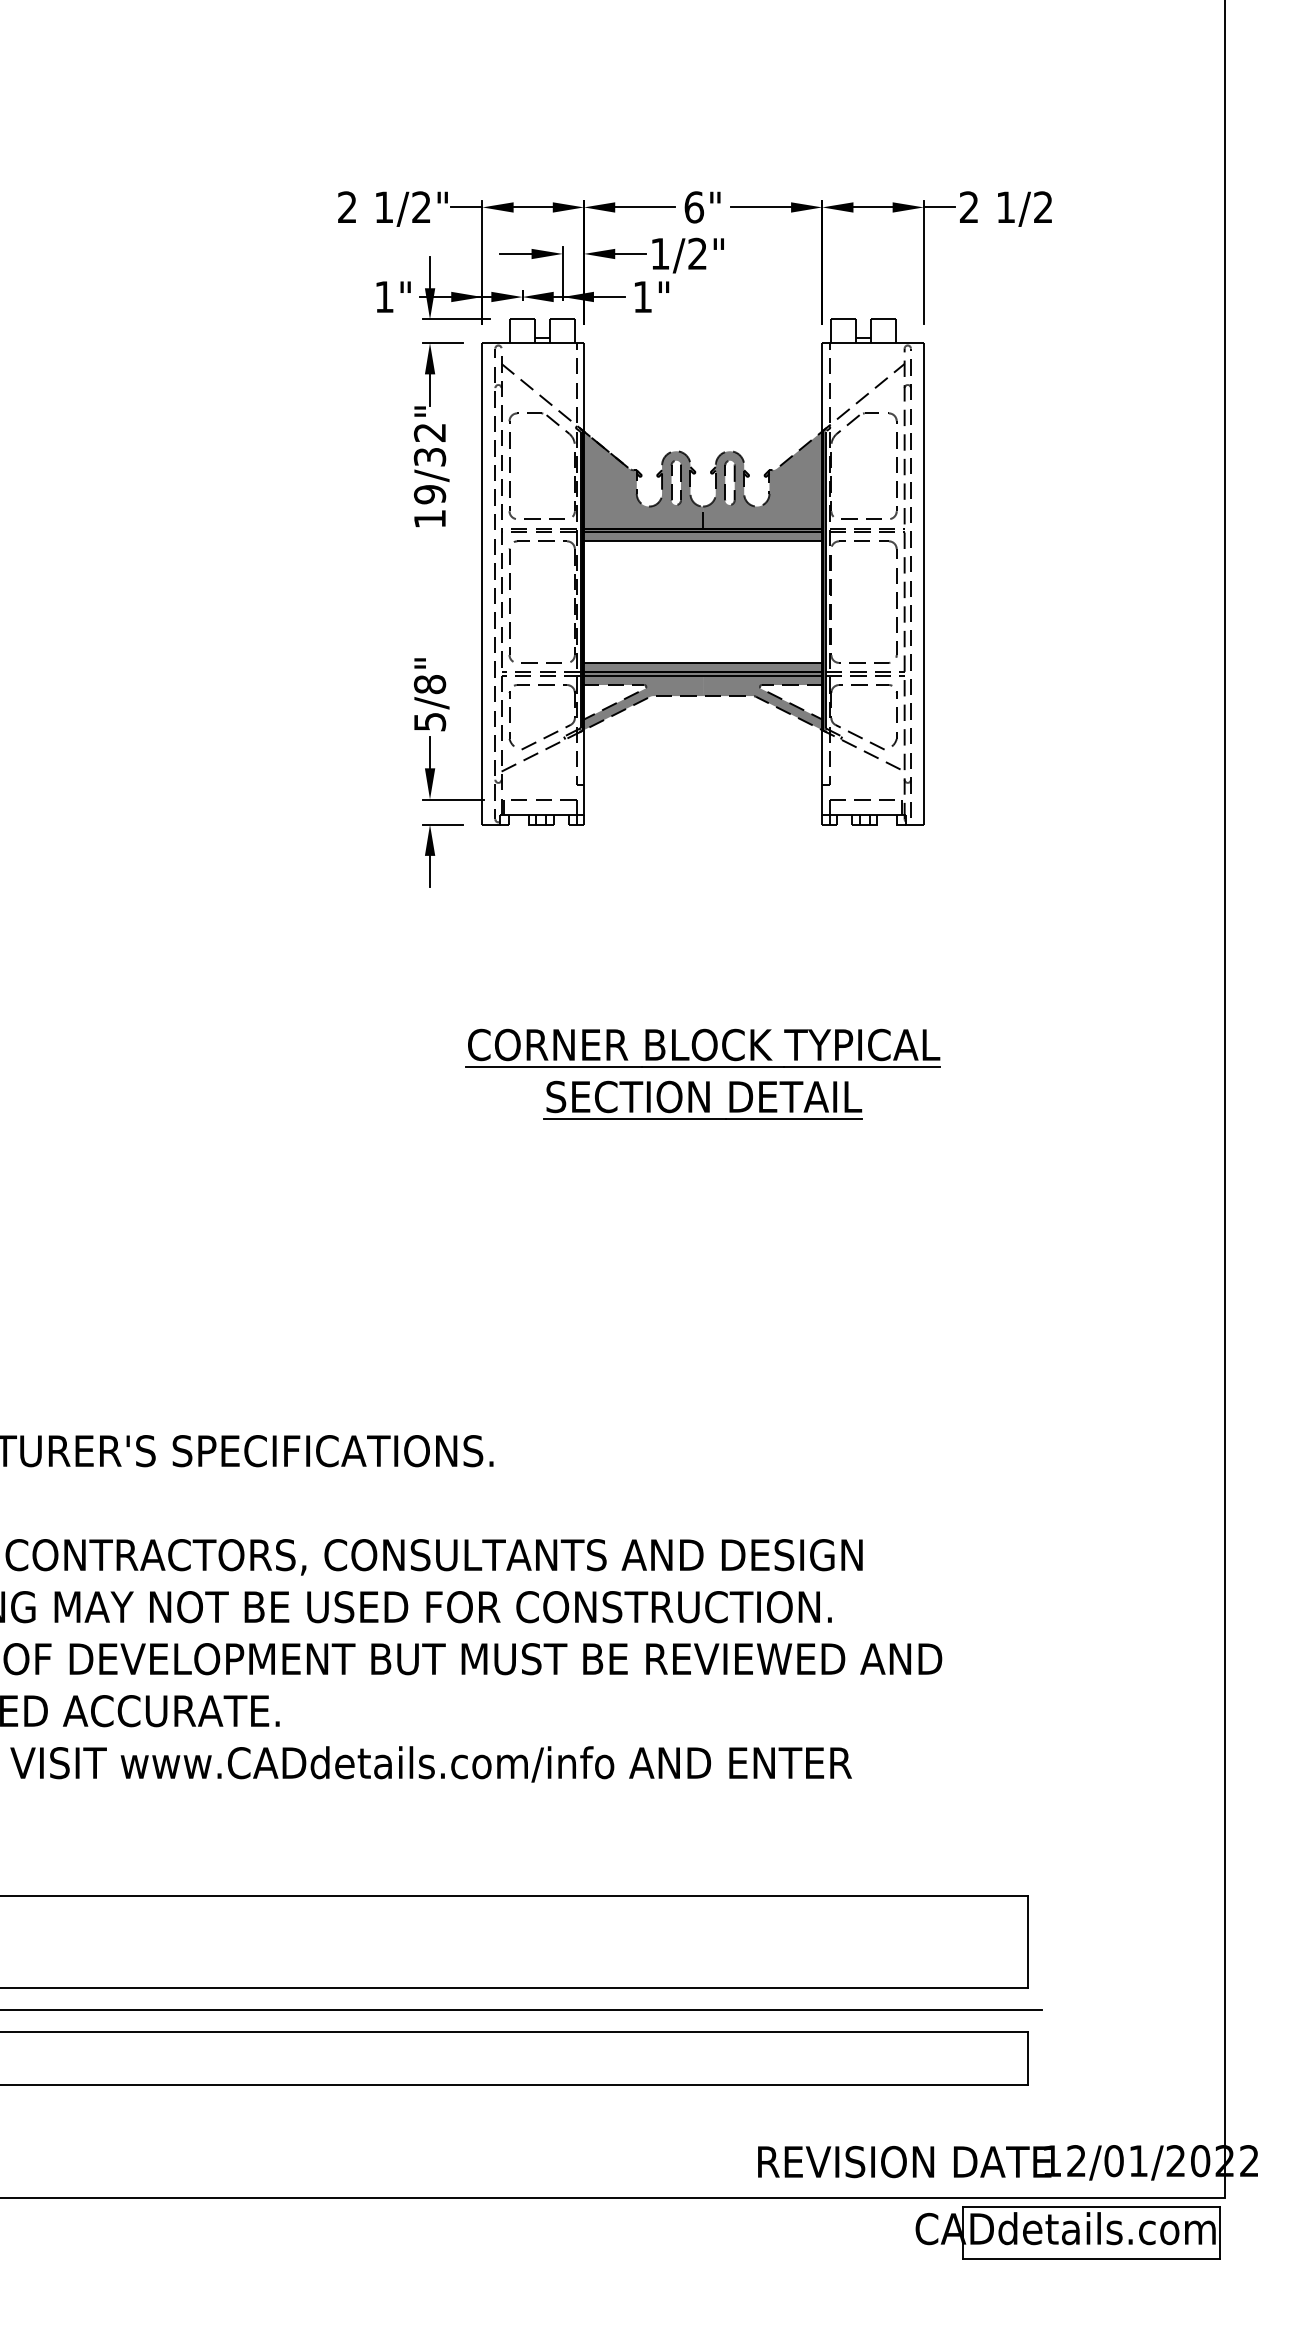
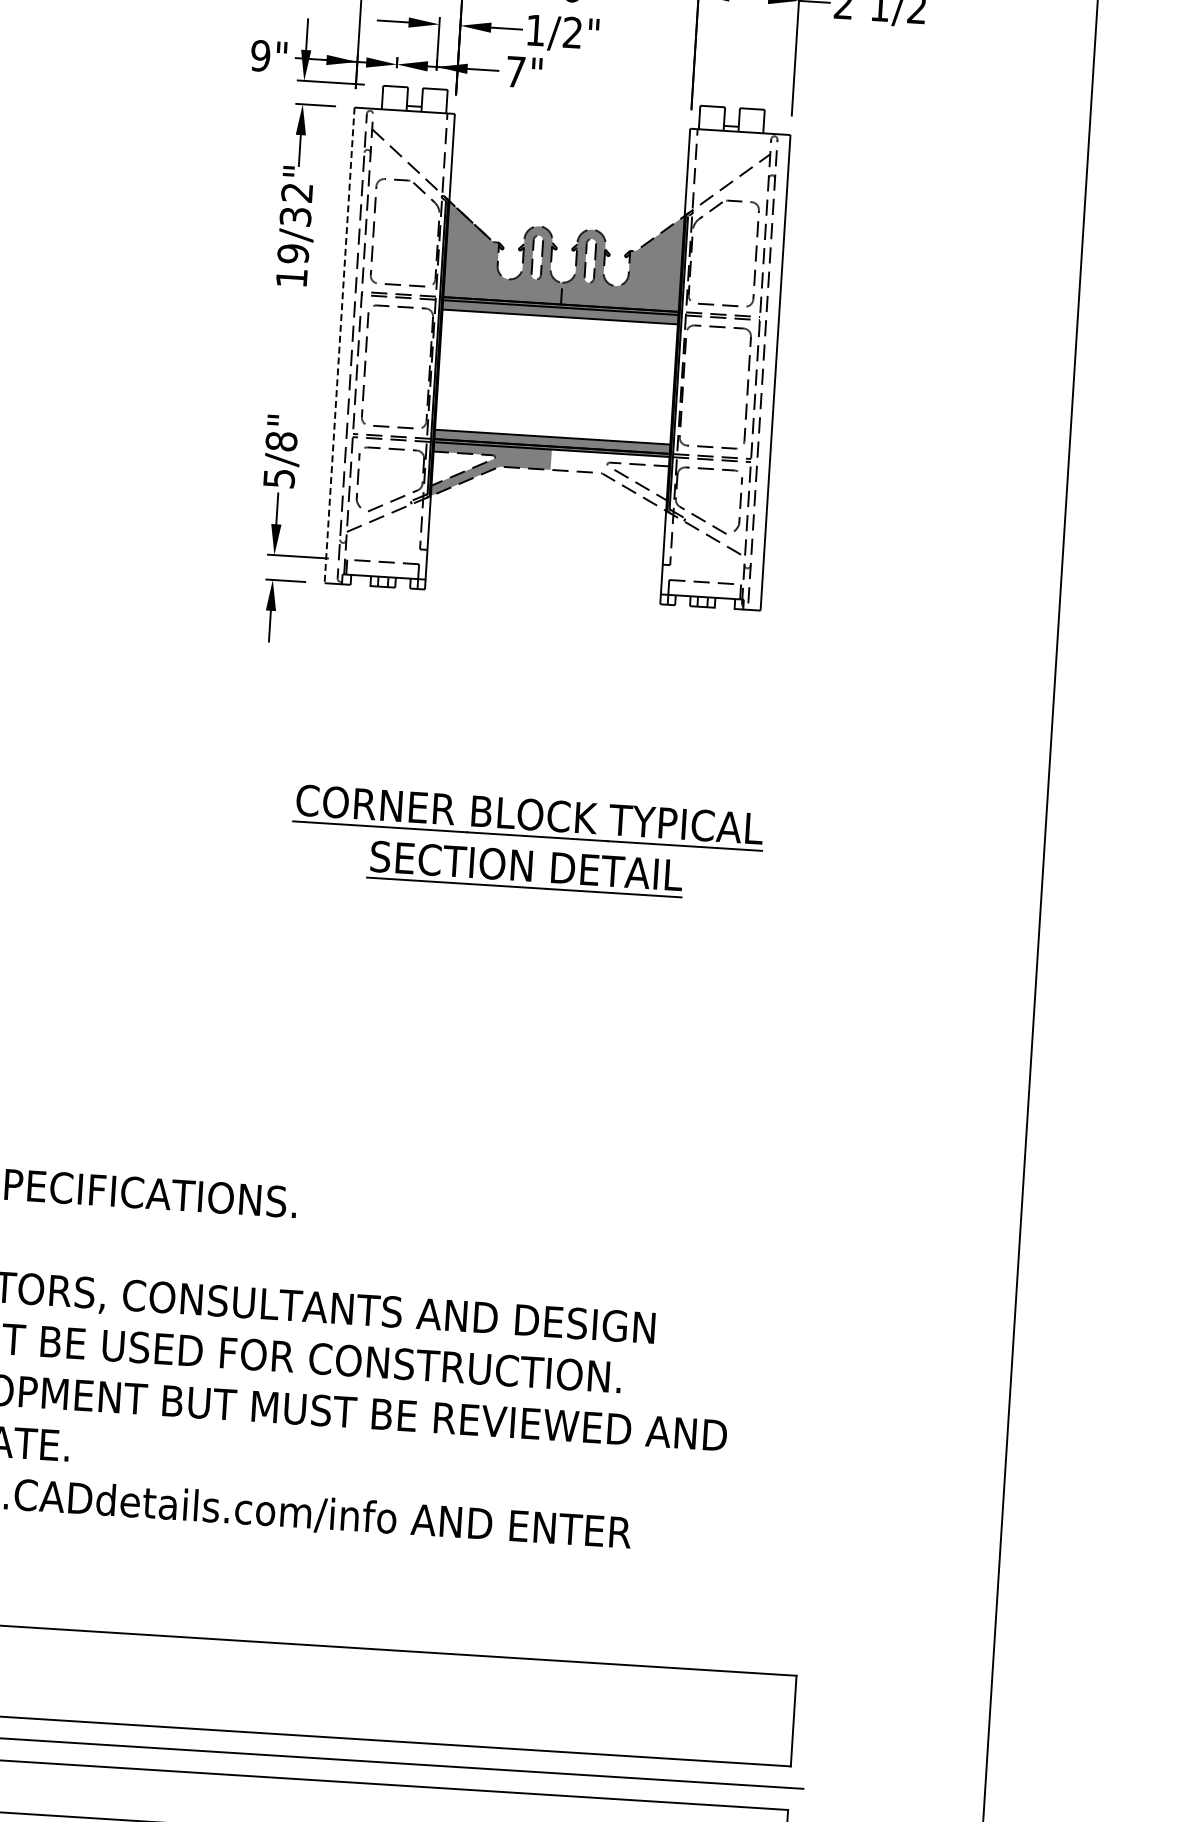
text: (642, 296) -> (515, 71), 1" -> 7"
text: (384, 297) -> (260, 56), 1" -> 9"
line: (482, 583) -> (339, 344), solid -> dashed
fill: (763, 702) -> (609, 479), removed

